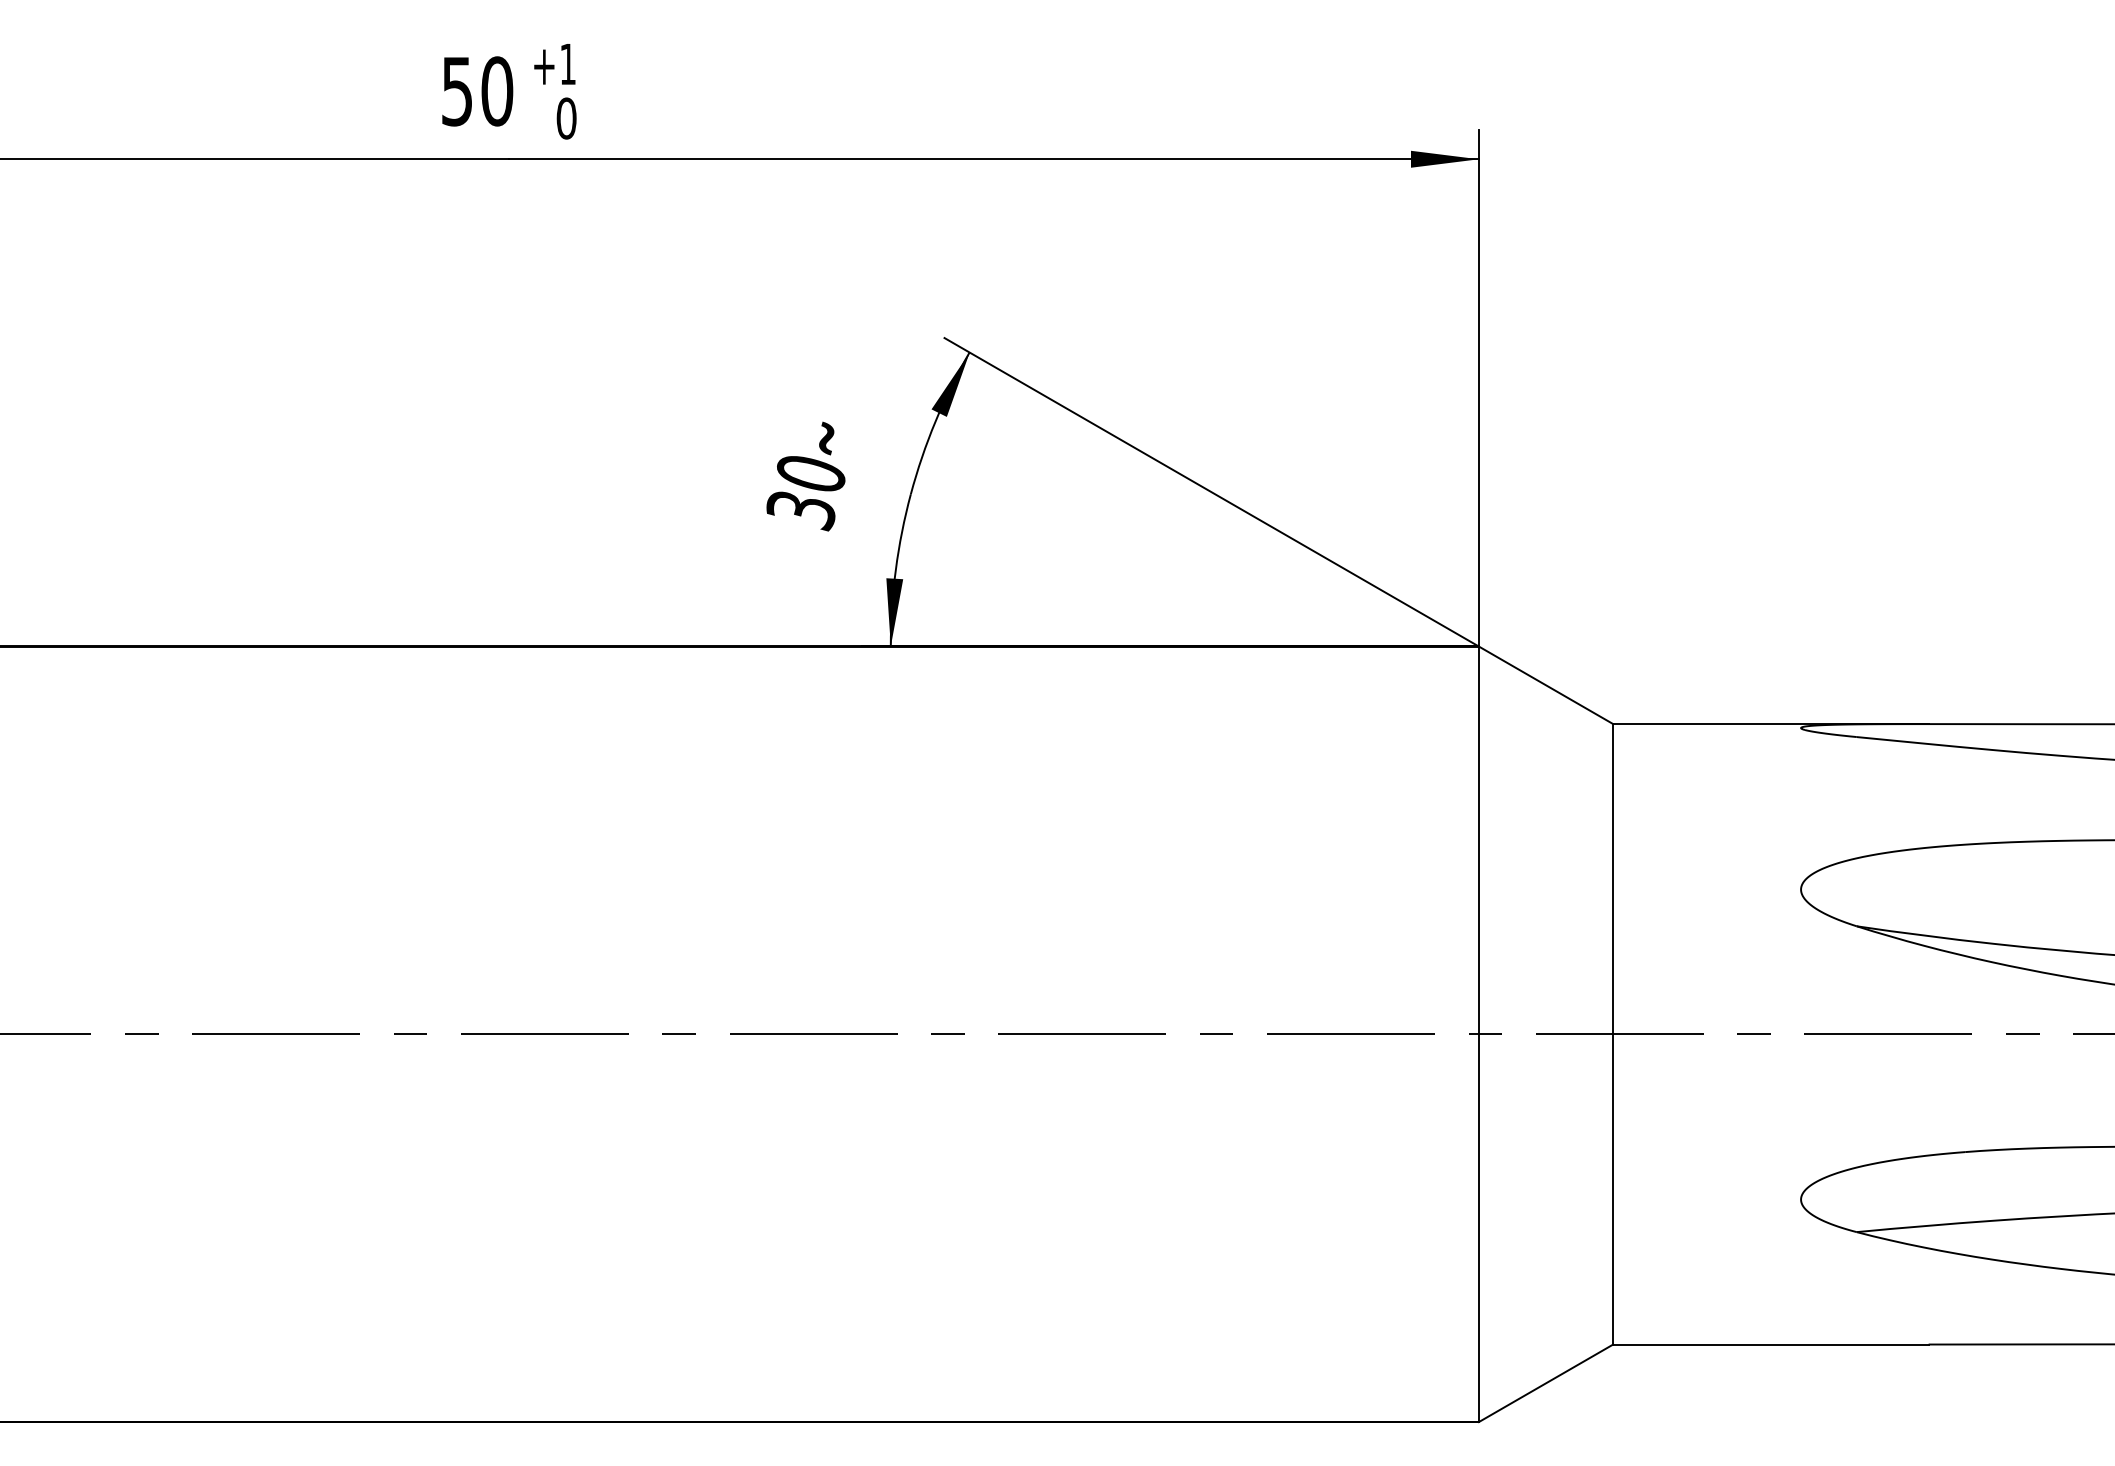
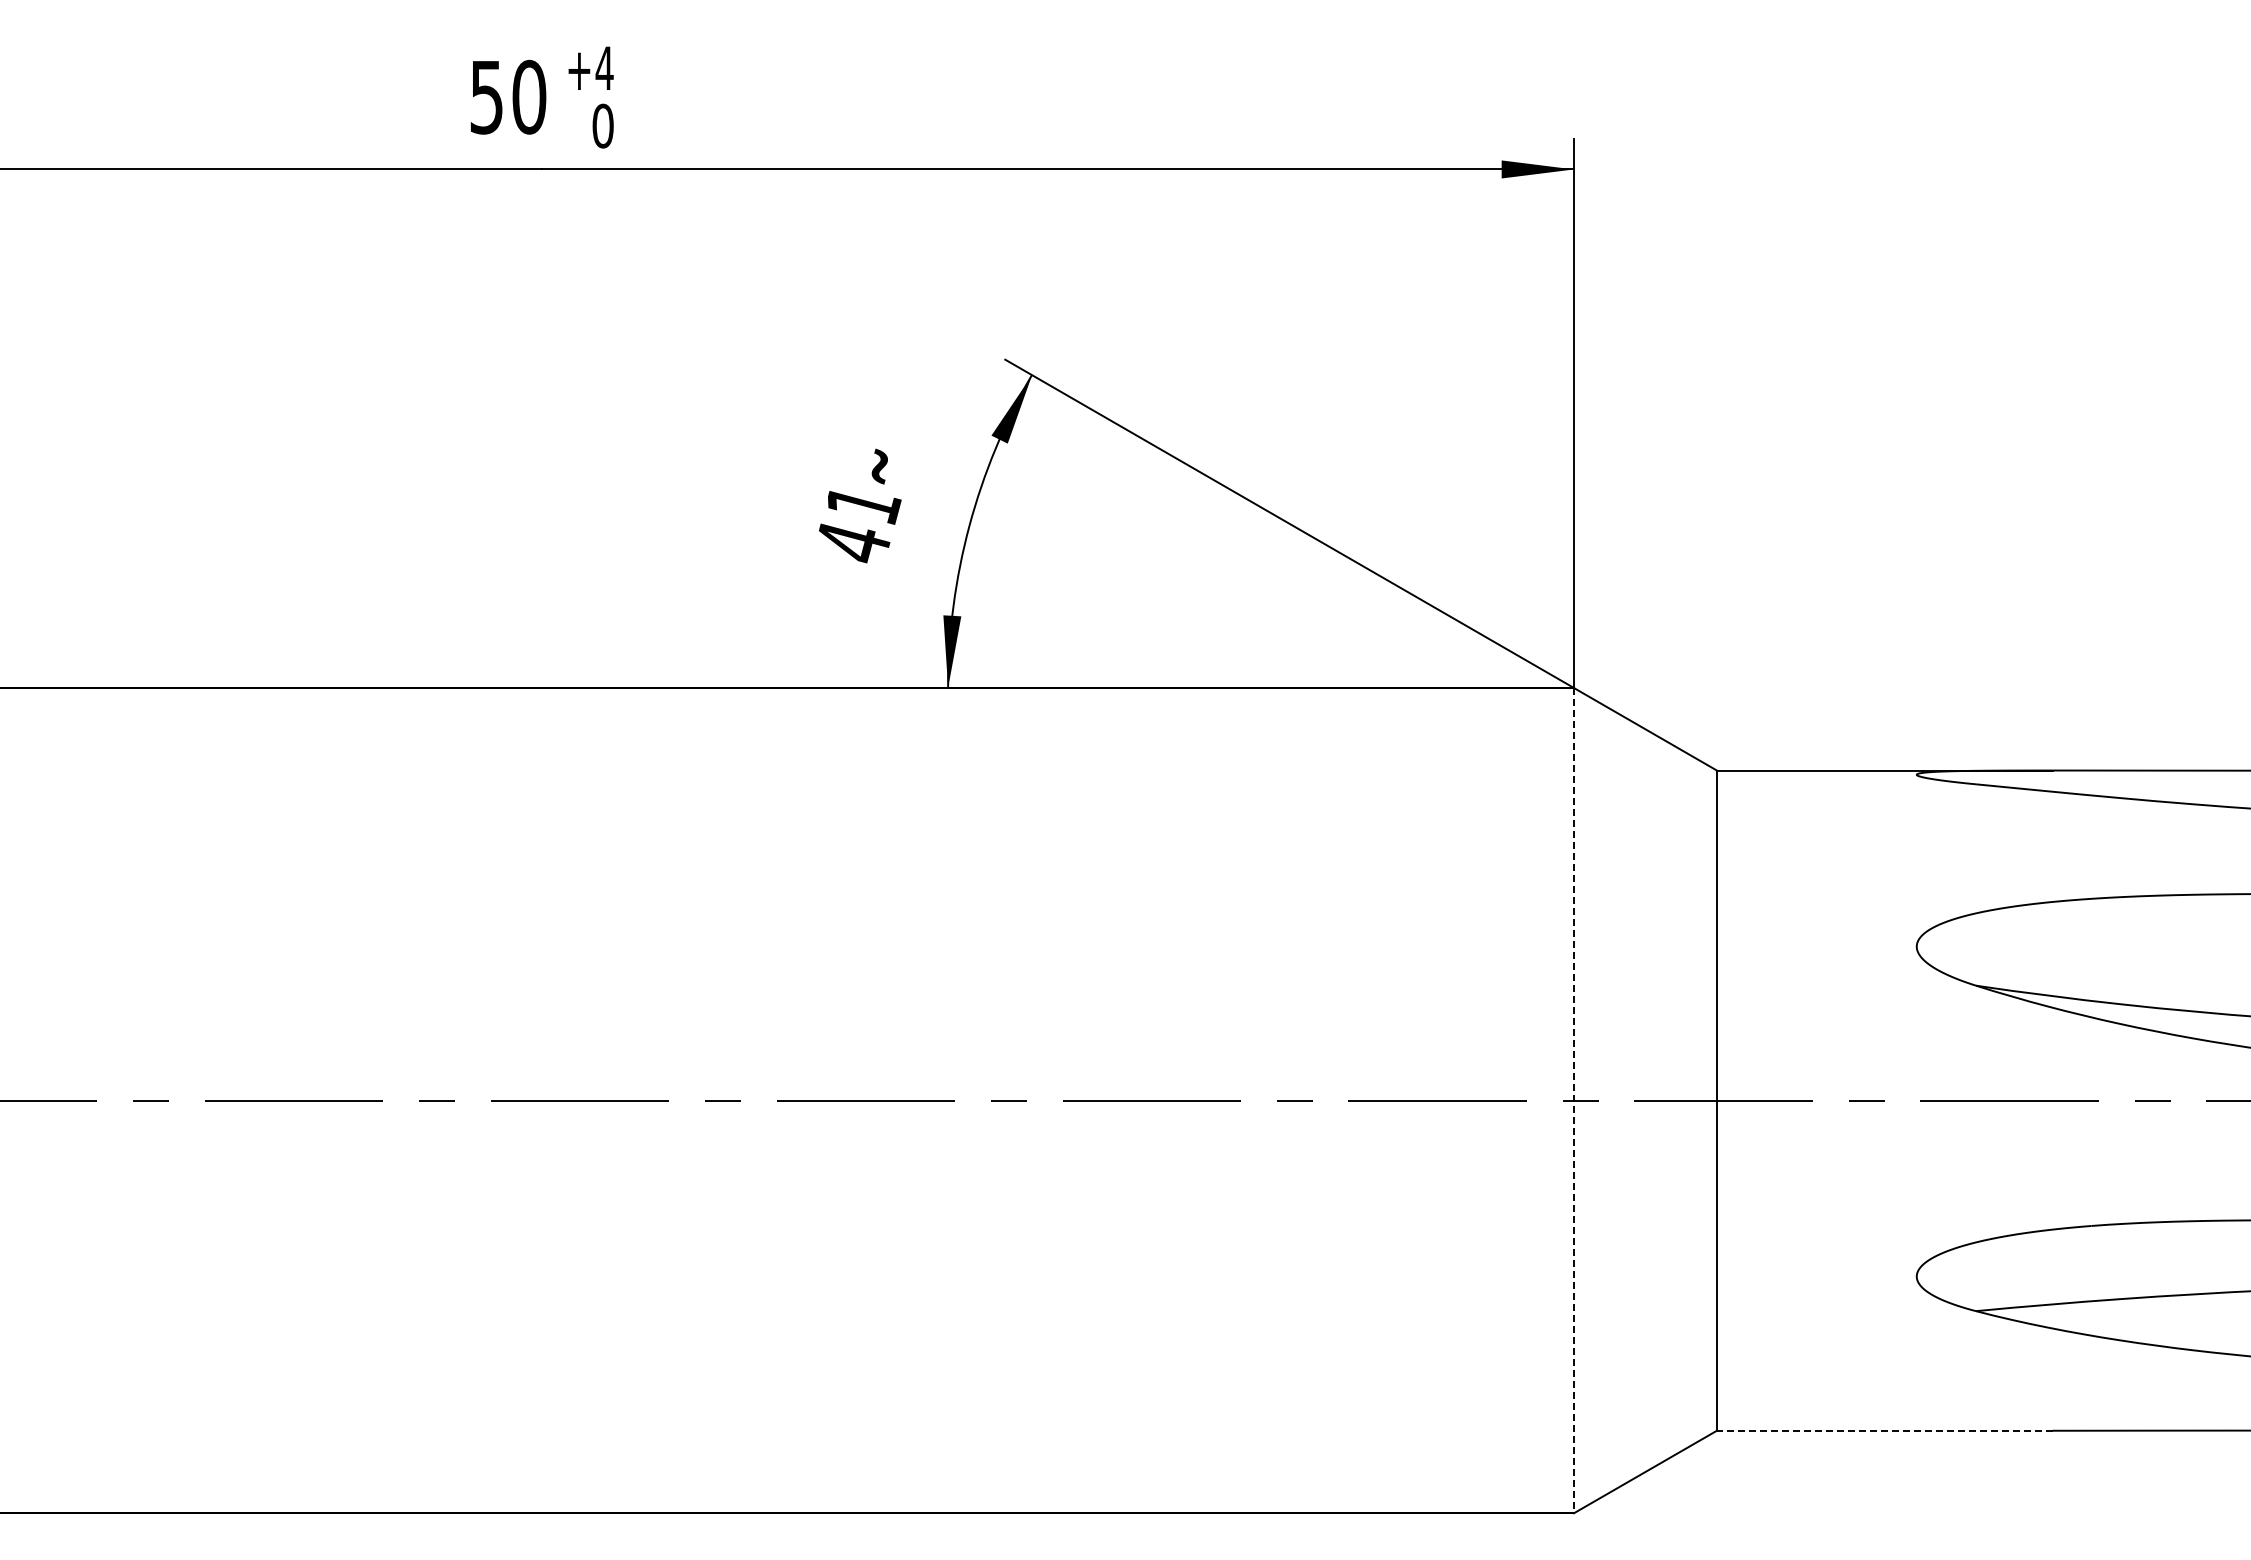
text: (567, 63) -> (604, 67), +1 -> +4
text: (806, 493) -> (858, 525), 30 -> 41
line: (1478, 1034) -> (1573, 1100), solid -> dashed
line: (1770, 1344) -> (1884, 1430), solid -> dashed

